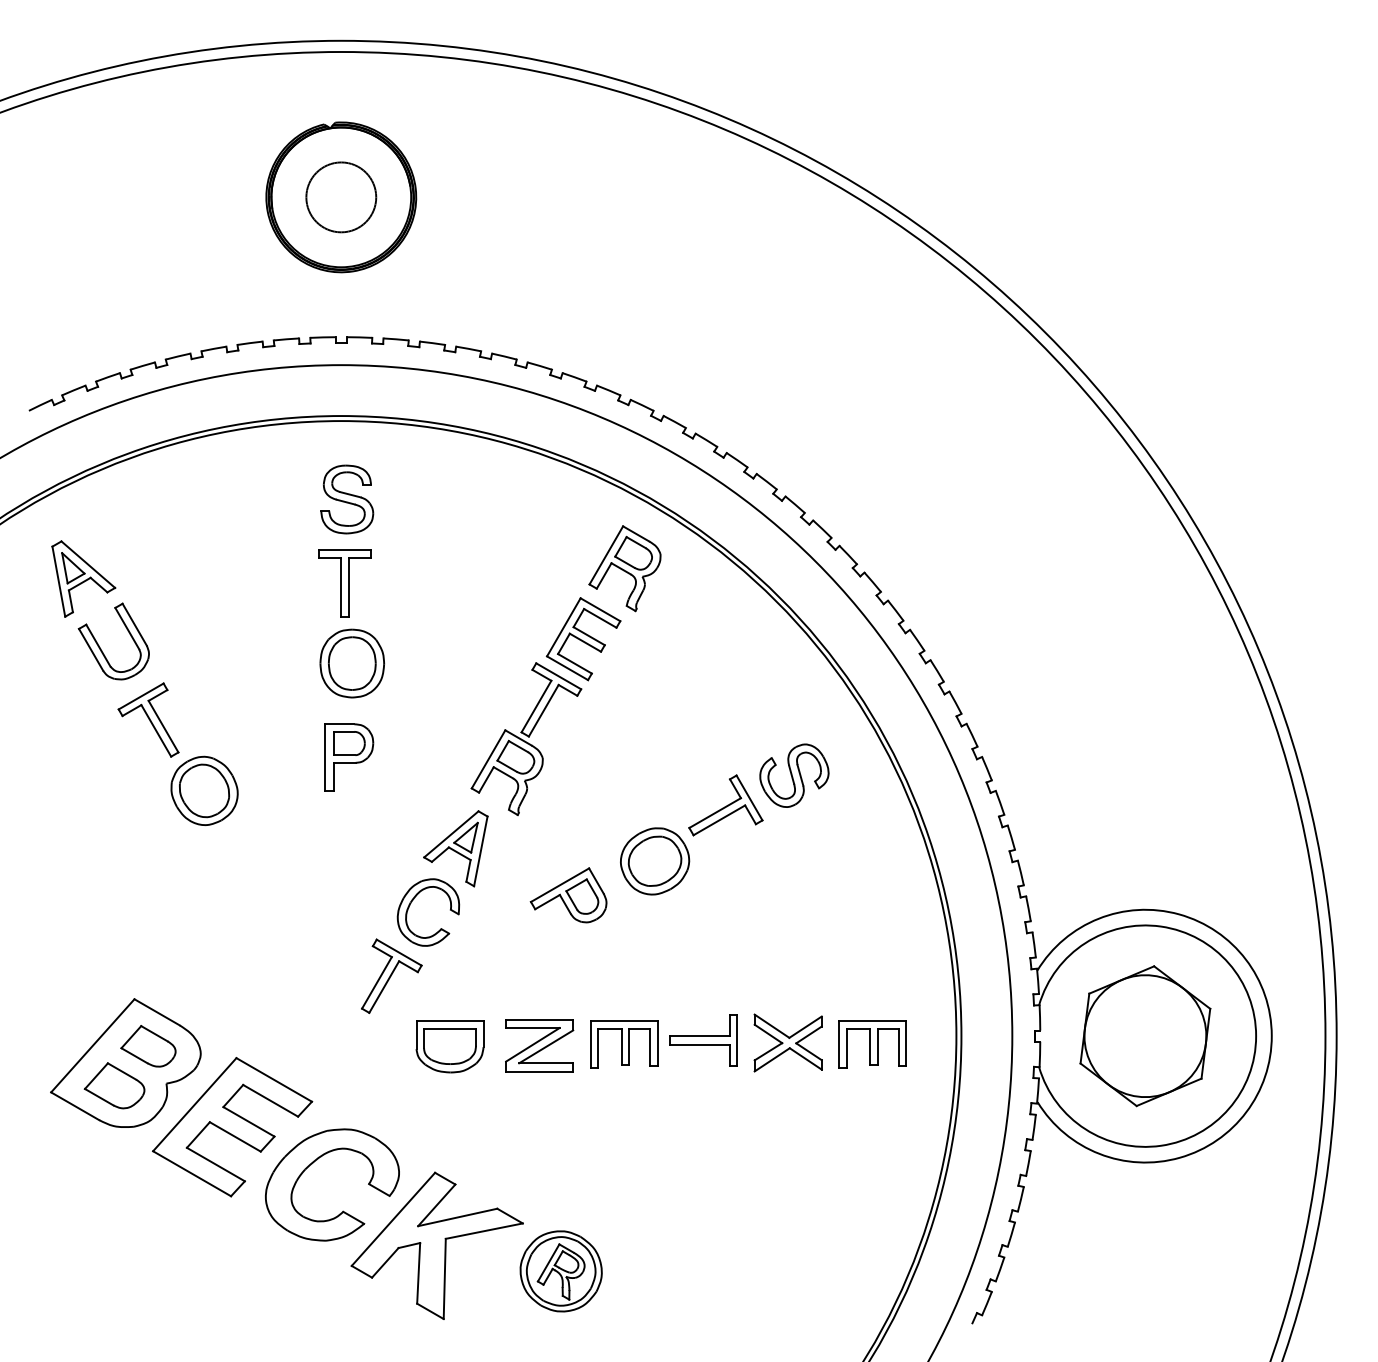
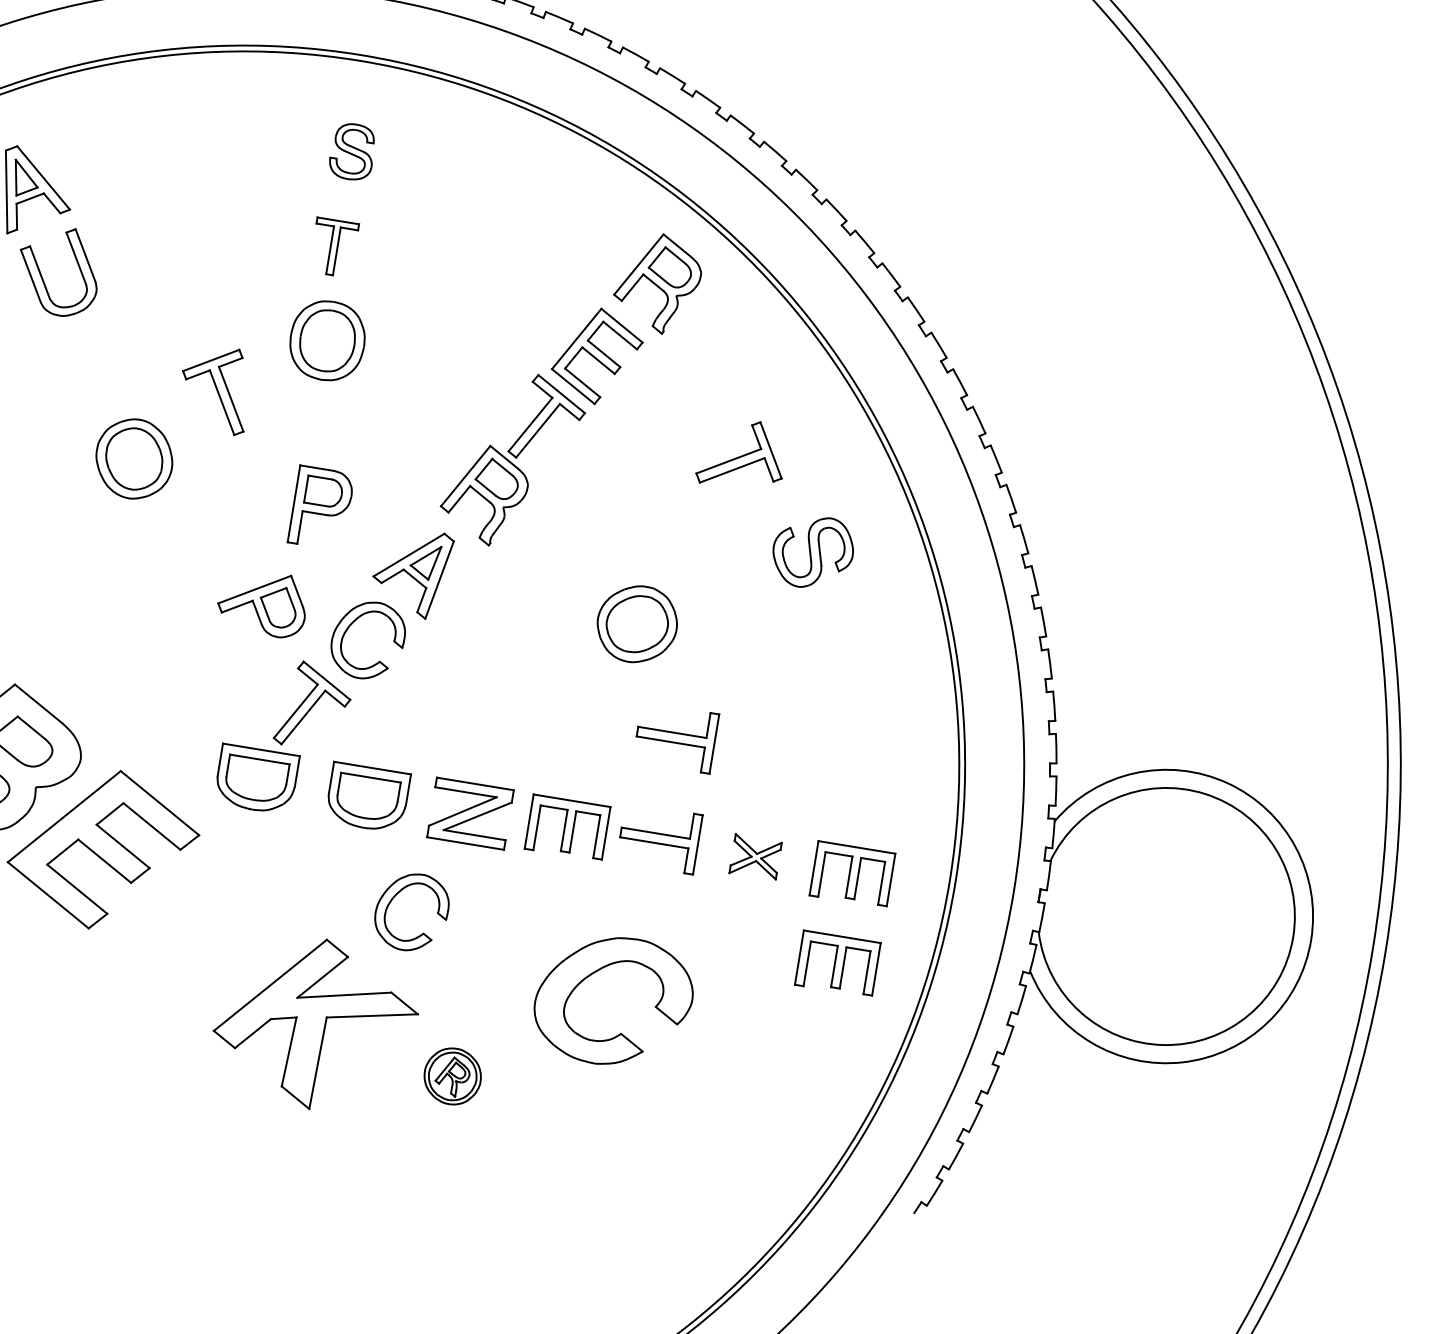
part: (347, 499) -> (352, 151), size x0.7
part: (344, 583) -> (333, 247), size x0.7
part: (148, 719) -> (215, 388), moved
part: (349, 757) -> (321, 507), moved
part: (725, 805) -> (742, 454), moved
part: (568, 895) -> (262, 603), moved
part: (703, 952) -> (675, 737), added
part: (1145, 1036) -> (1166, 916), removed
part: (787, 1042) -> (755, 856), size x0.6
part: (352, 1046) -> (255, 779), added
part: (872, 1122) -> (837, 964), added
part: (489, 1124) -> (398, 894), added
part: (343, 1210) -> (621, 1032), moved
part: (560, 1271) -> (452, 1076), size x0.6

